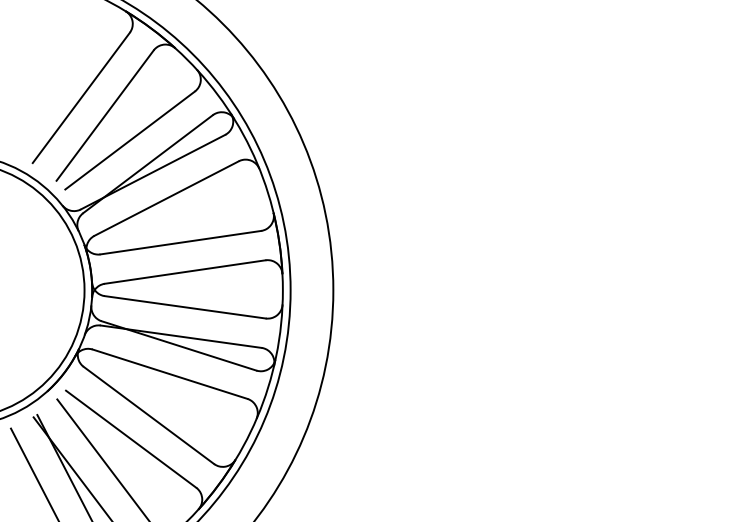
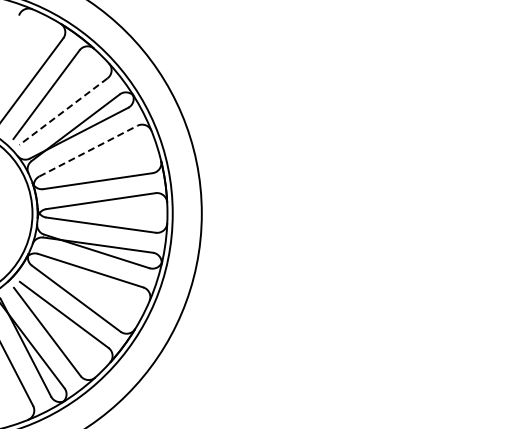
line: (130, 140) -> (63, 111), solid -> dashed
line: (166, 197) -> (88, 150), solid -> dashed

